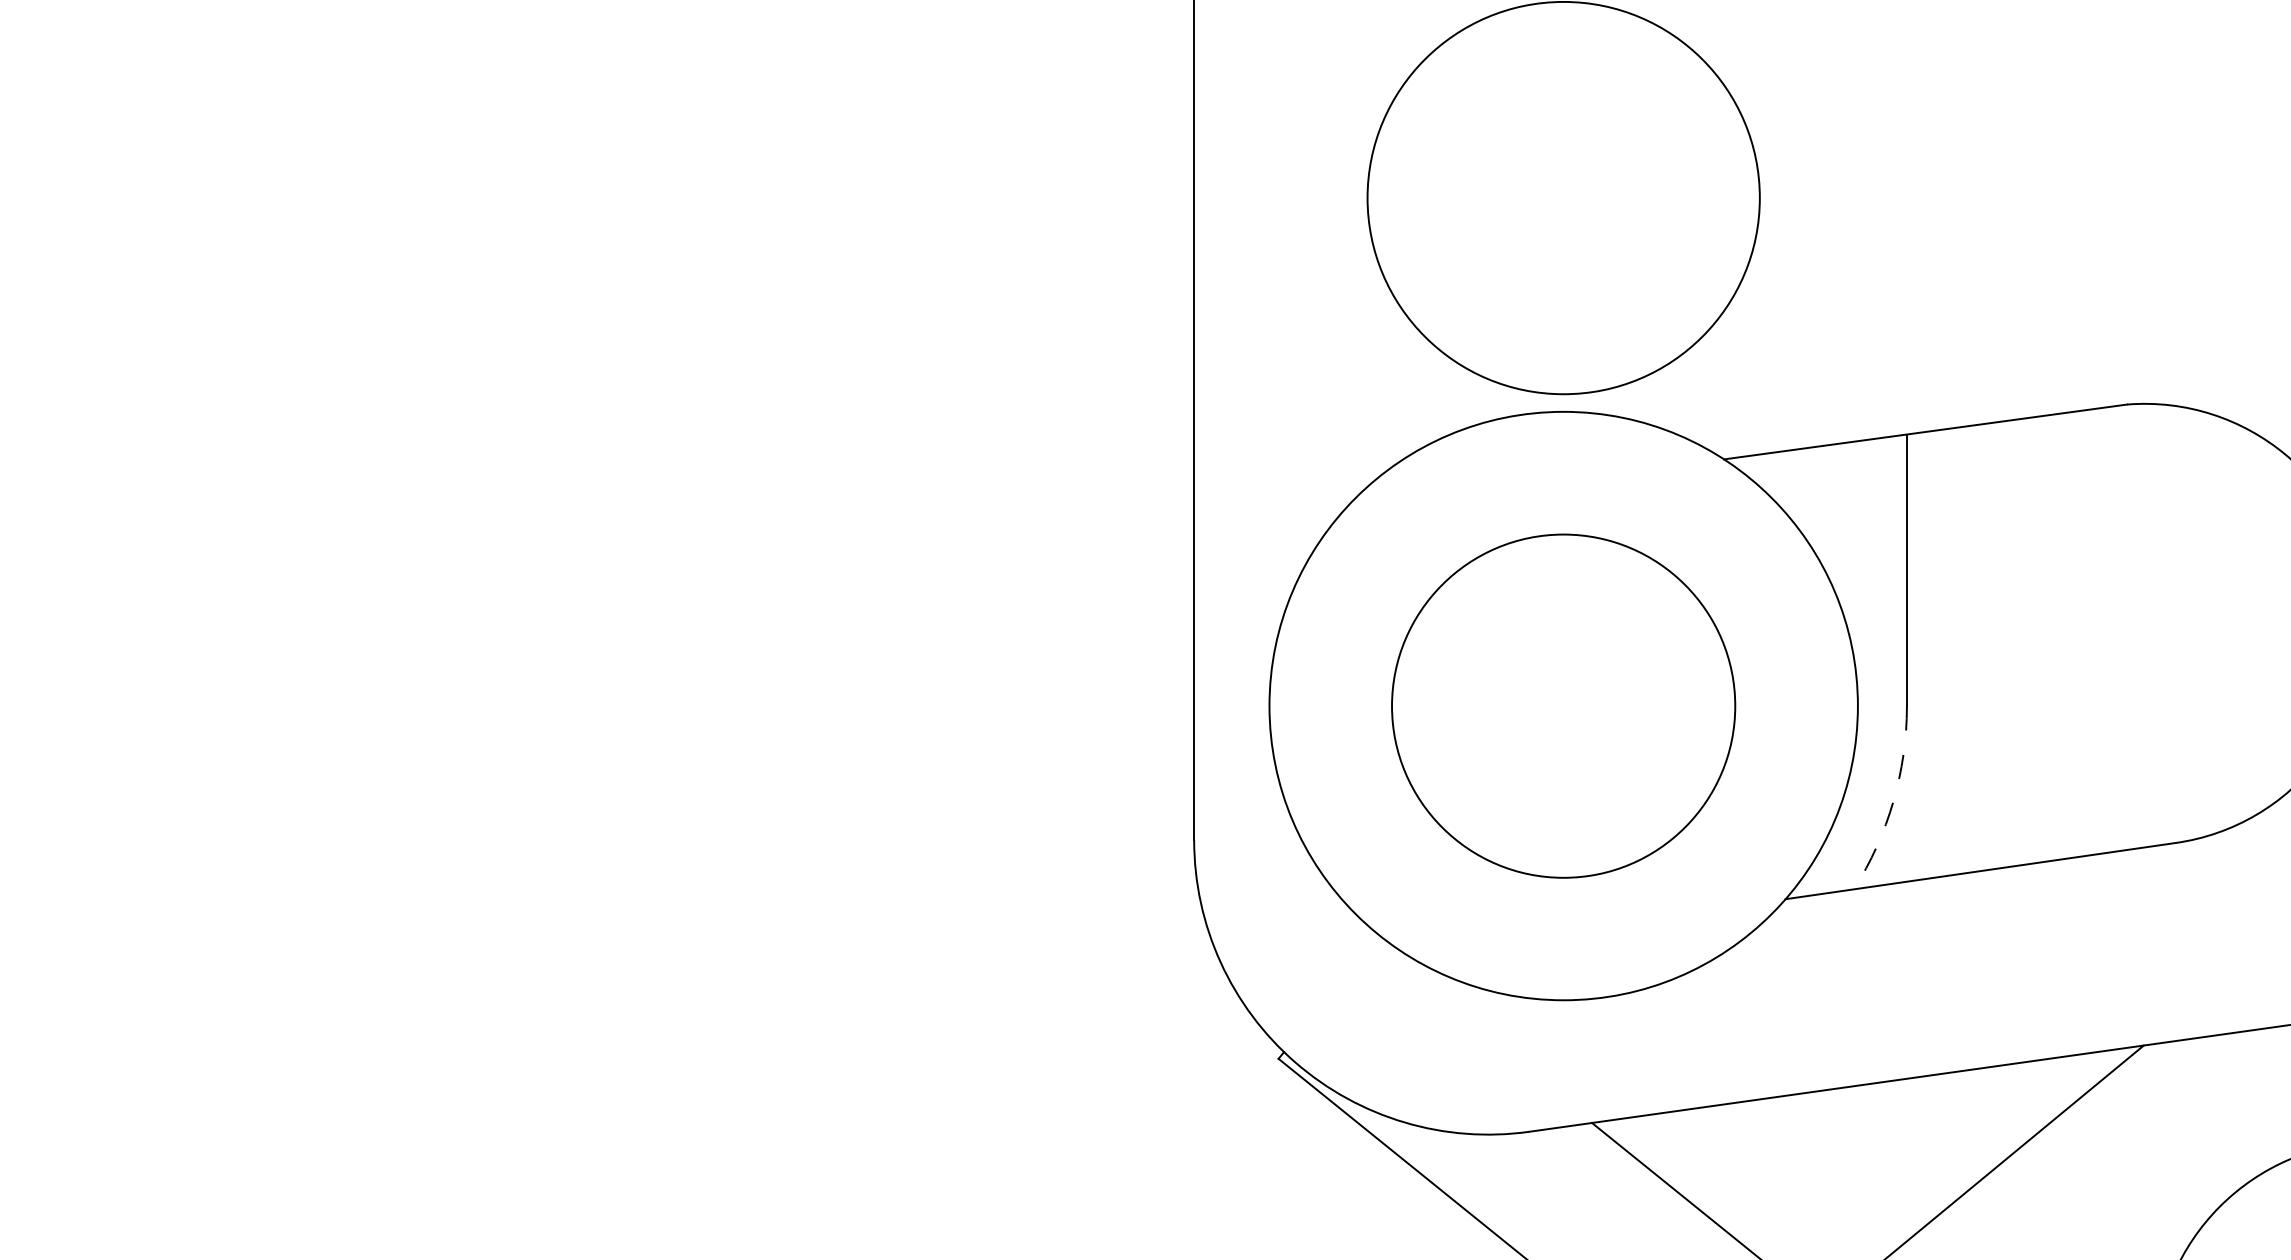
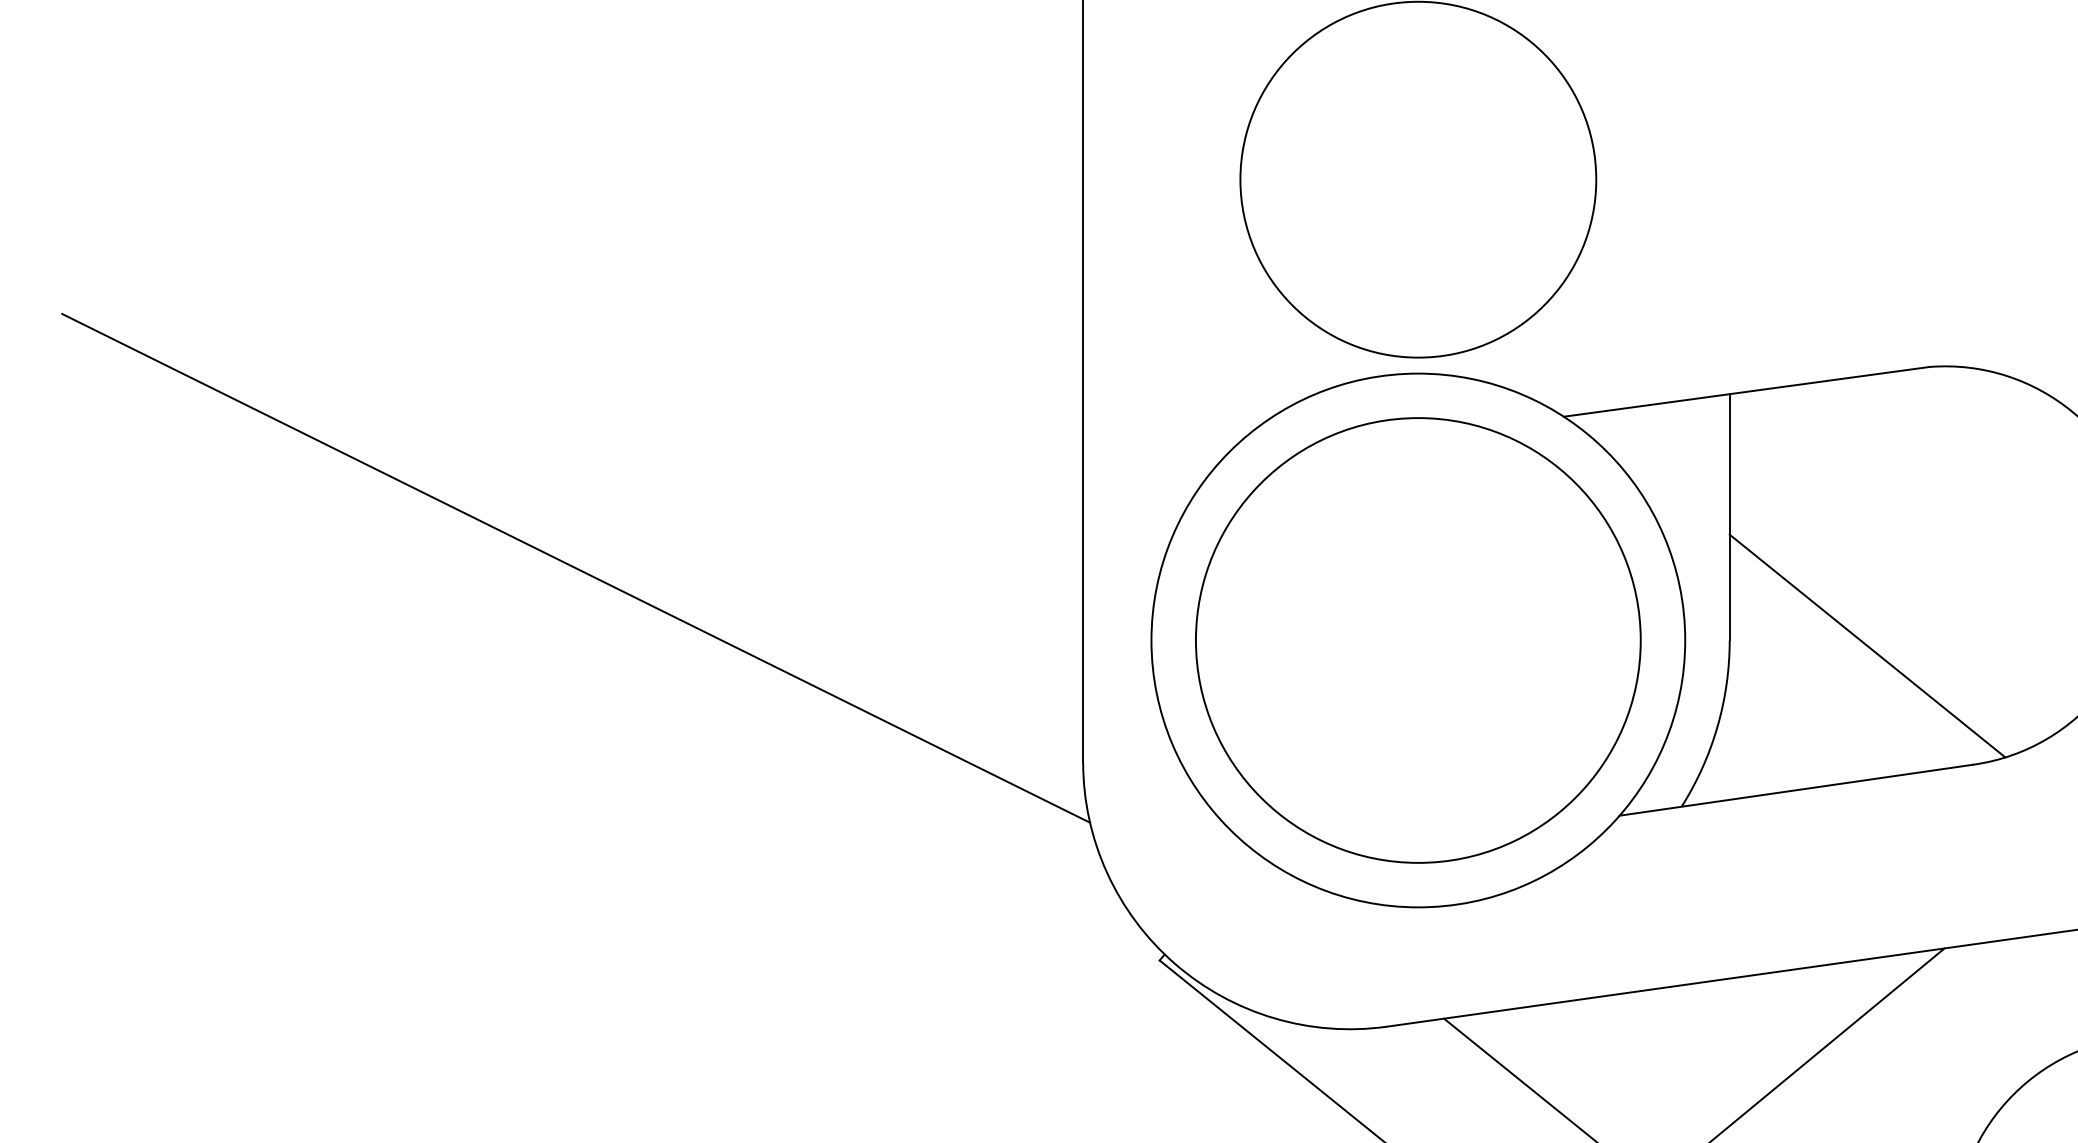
line: (634, 626) -> (575, 568), added
circle: (1563, 706) -> (1418, 640), size x1.43
line: (2058, 712) -> (1867, 646), added
arc: (1893, 801) -> (1717, 727), dashed -> solid

